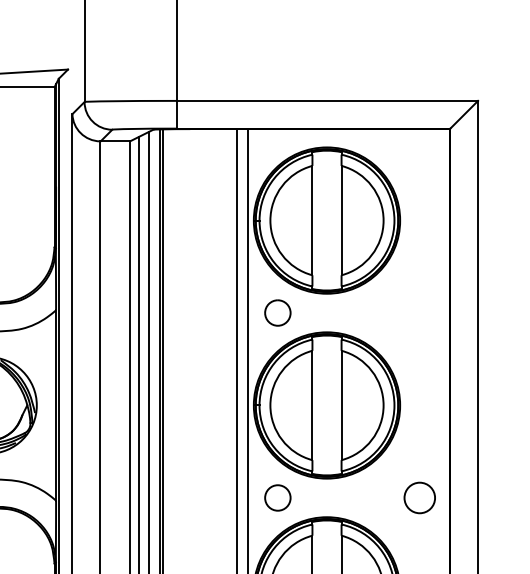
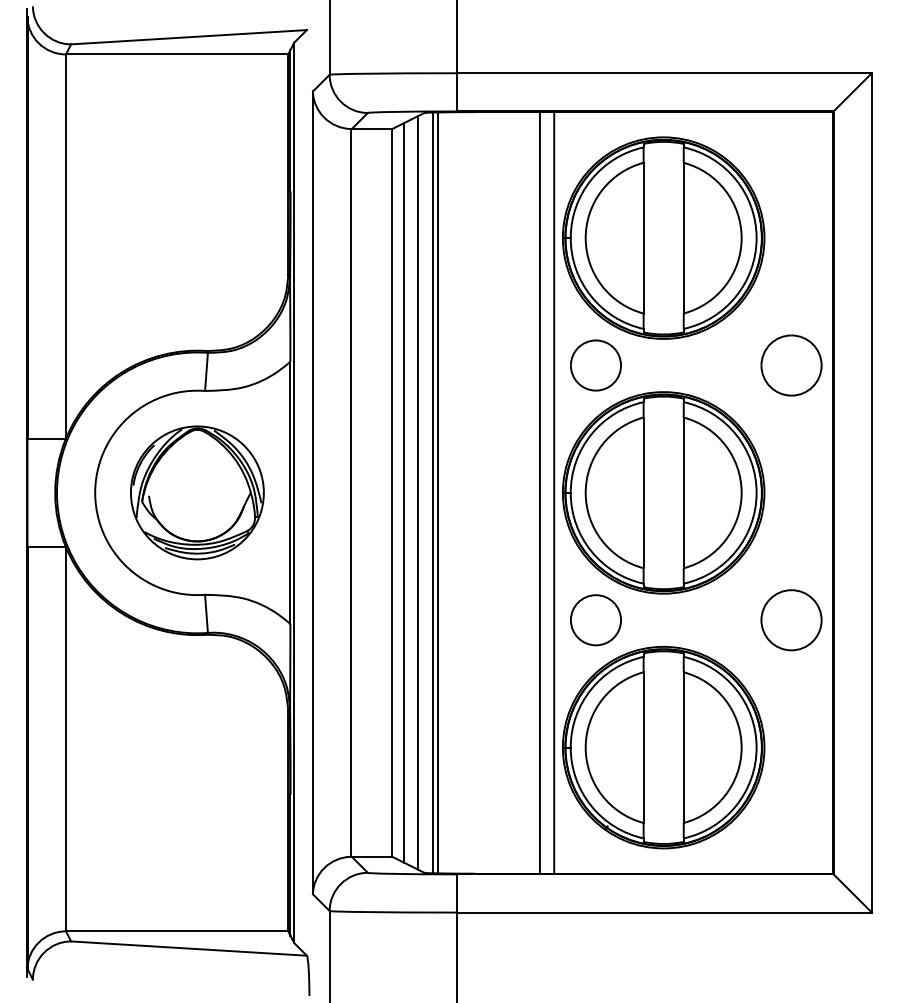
part: (277, 313) -> (595, 365), size x1.43
part: (419, 313) -> (791, 365), added
circle: (277, 498) -> (595, 620), size x1.43
circle: (419, 498) -> (791, 620), size x1.43

